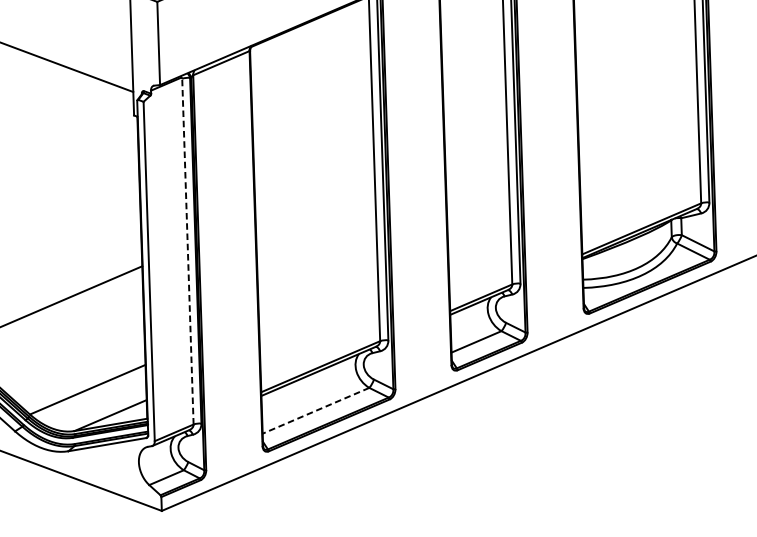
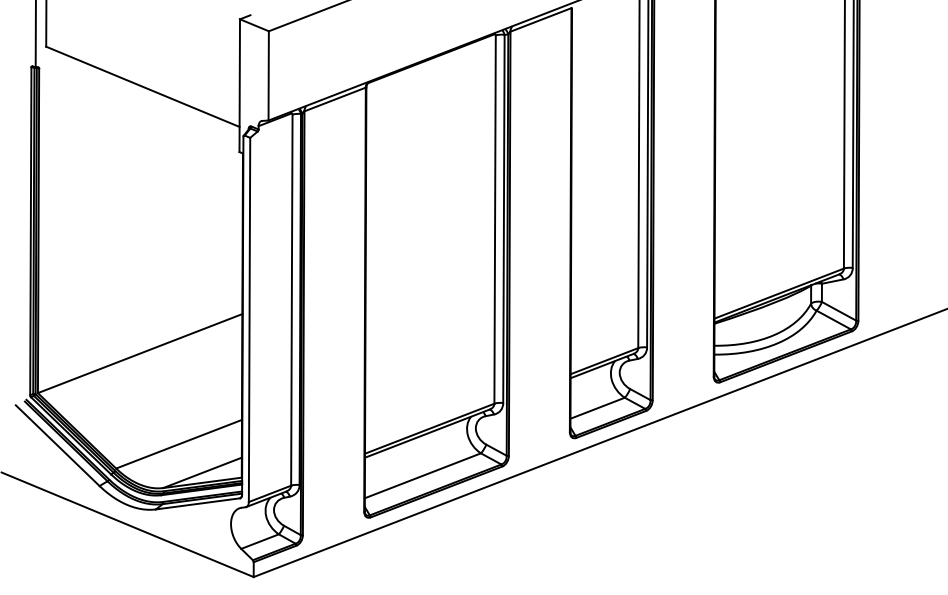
line: (187, 251) -> (291, 300), dashed -> solid
line: (315, 410) -> (422, 475), dashed -> solid

